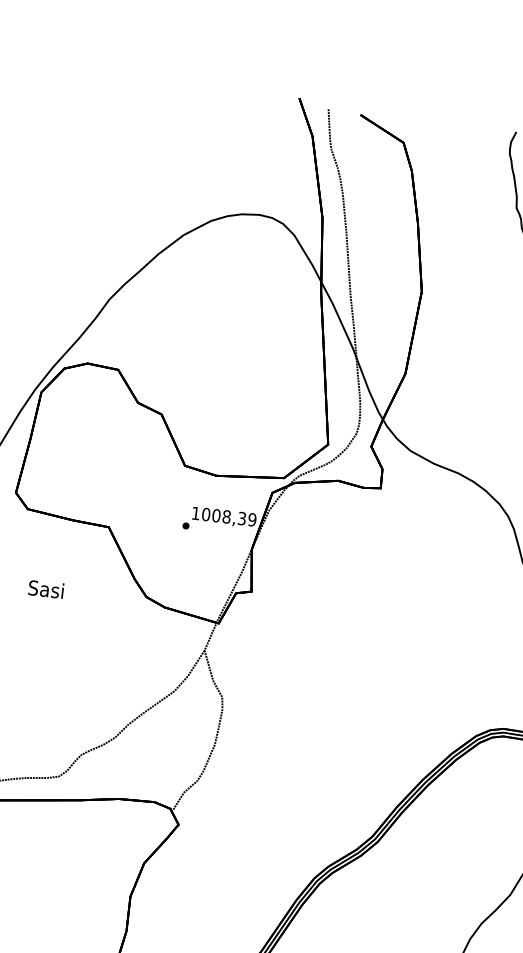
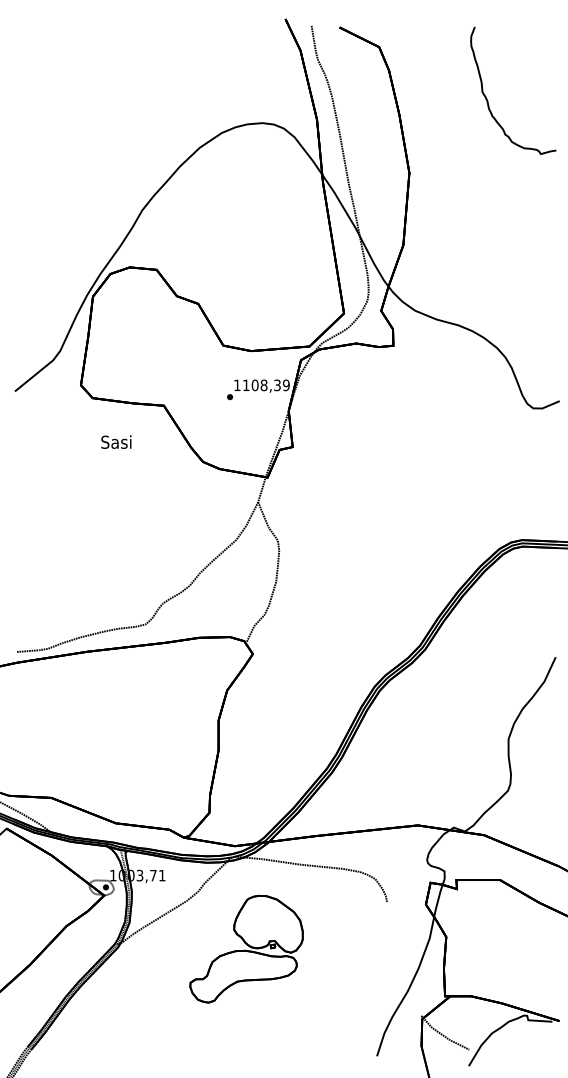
text: (205, 514) -> (245, 385), 1008,39 -> 1108,39
text: (46, 588) -> (116, 441), moved

